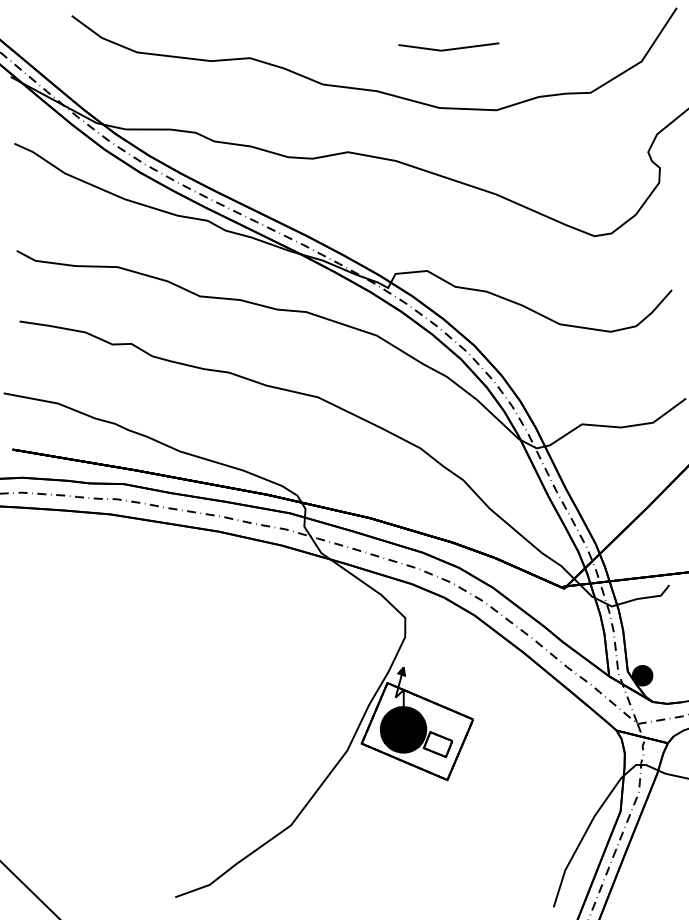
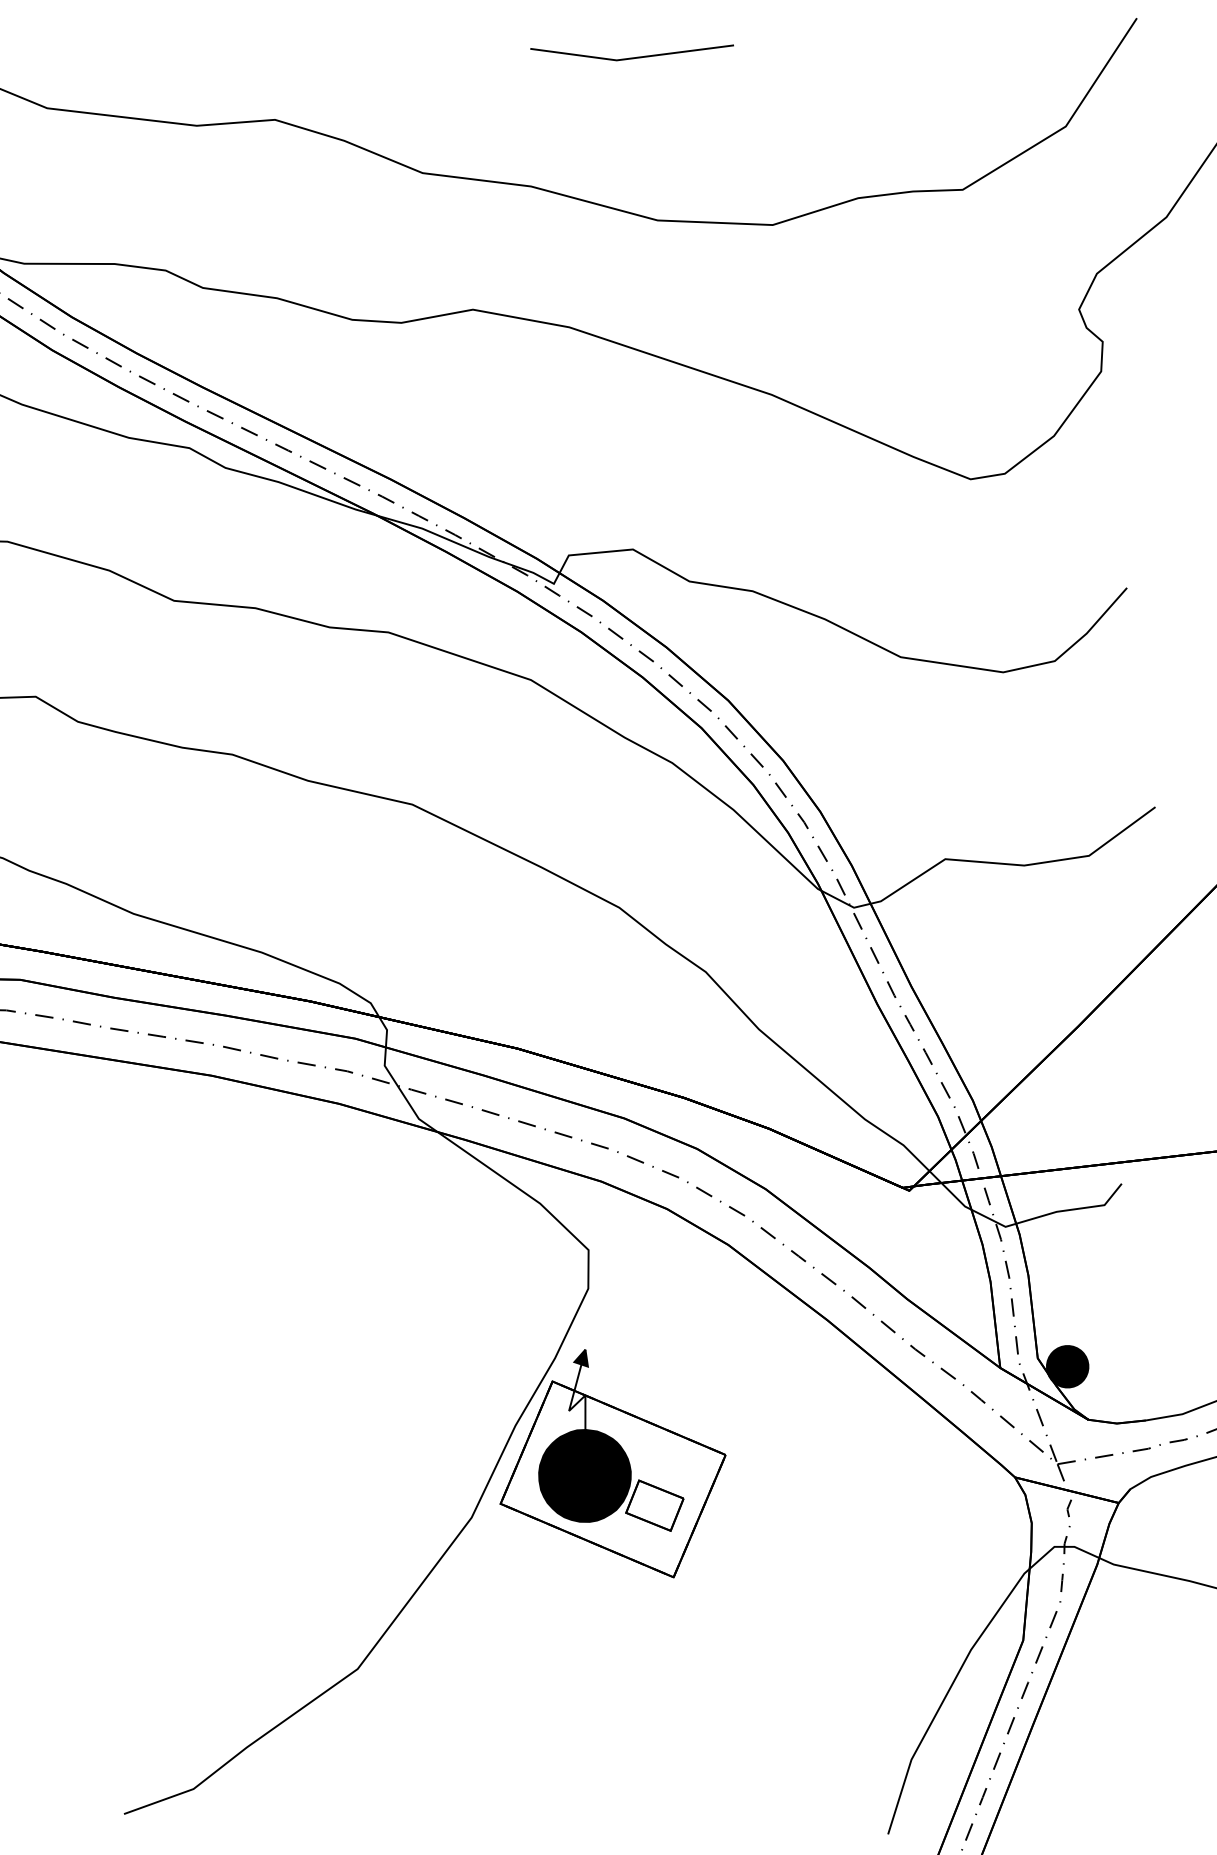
line: (448, 48) -> (631, 55), moved

